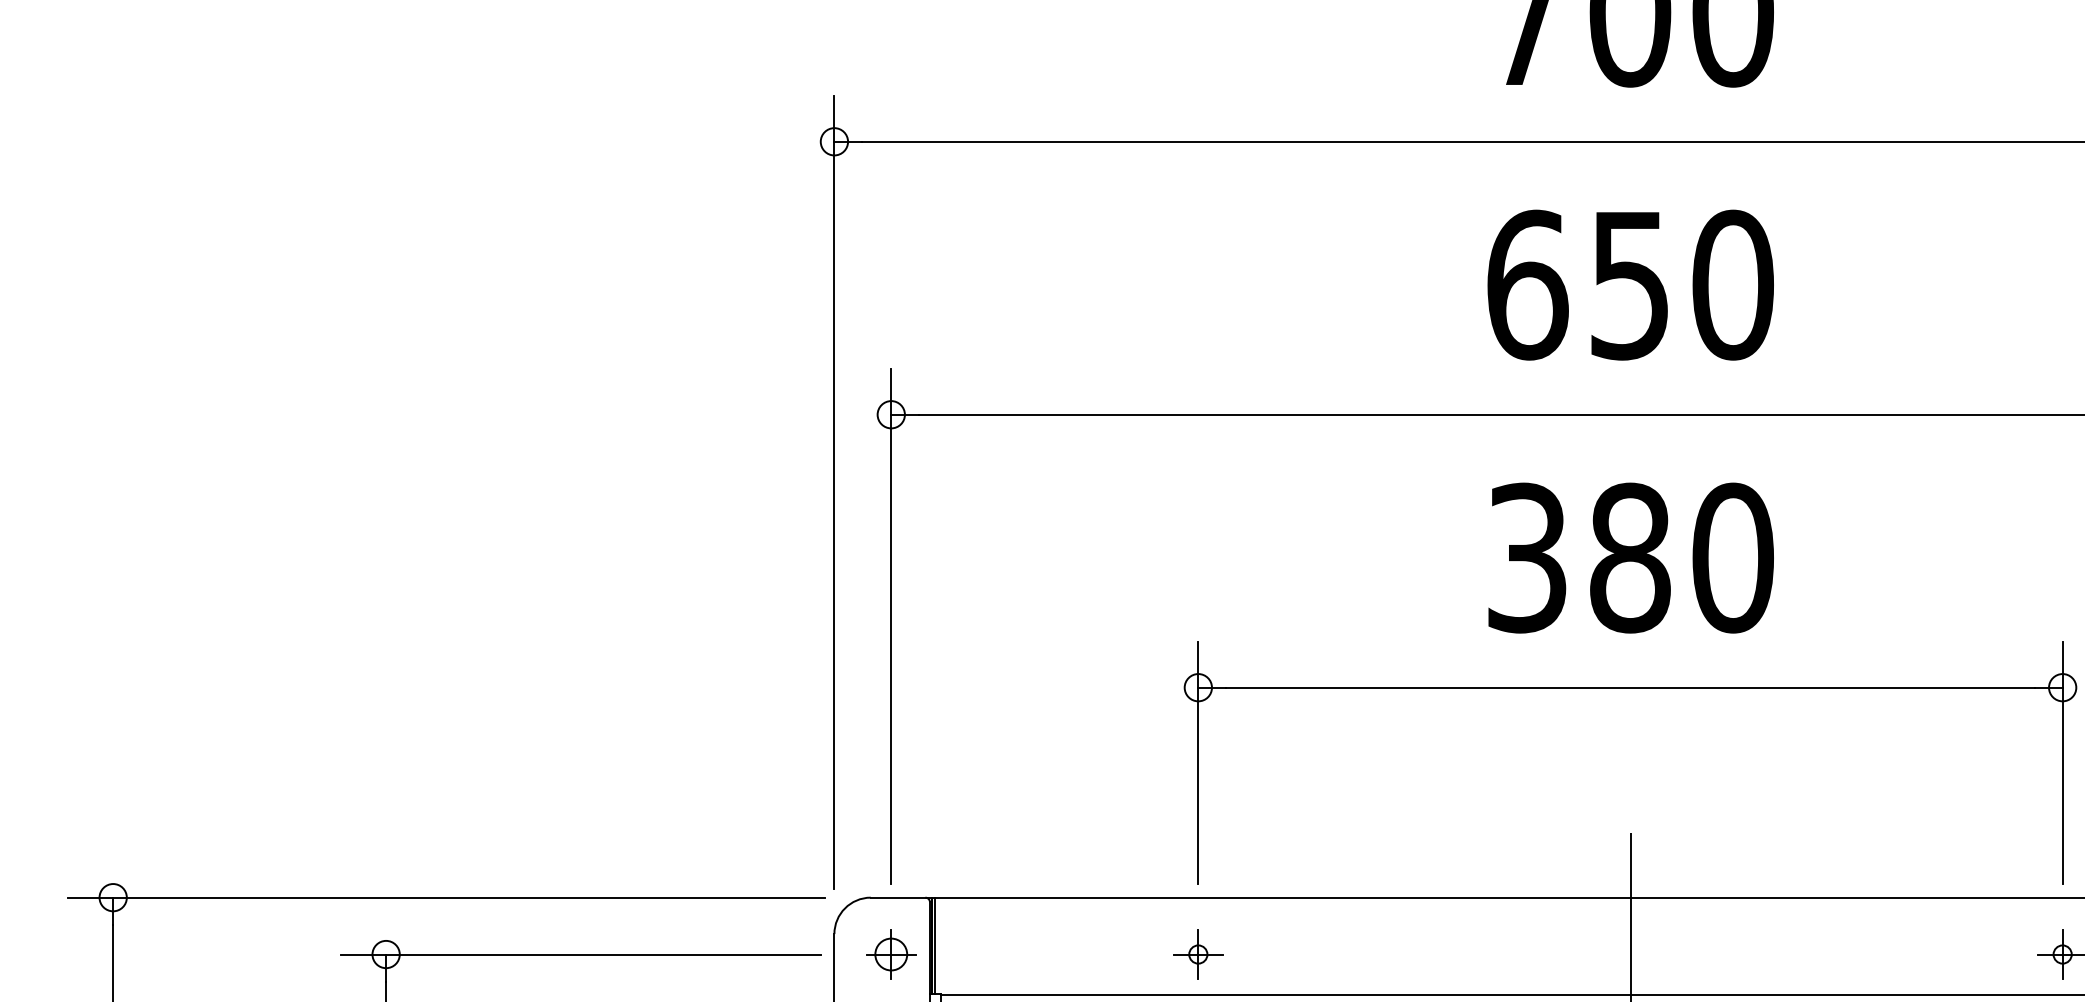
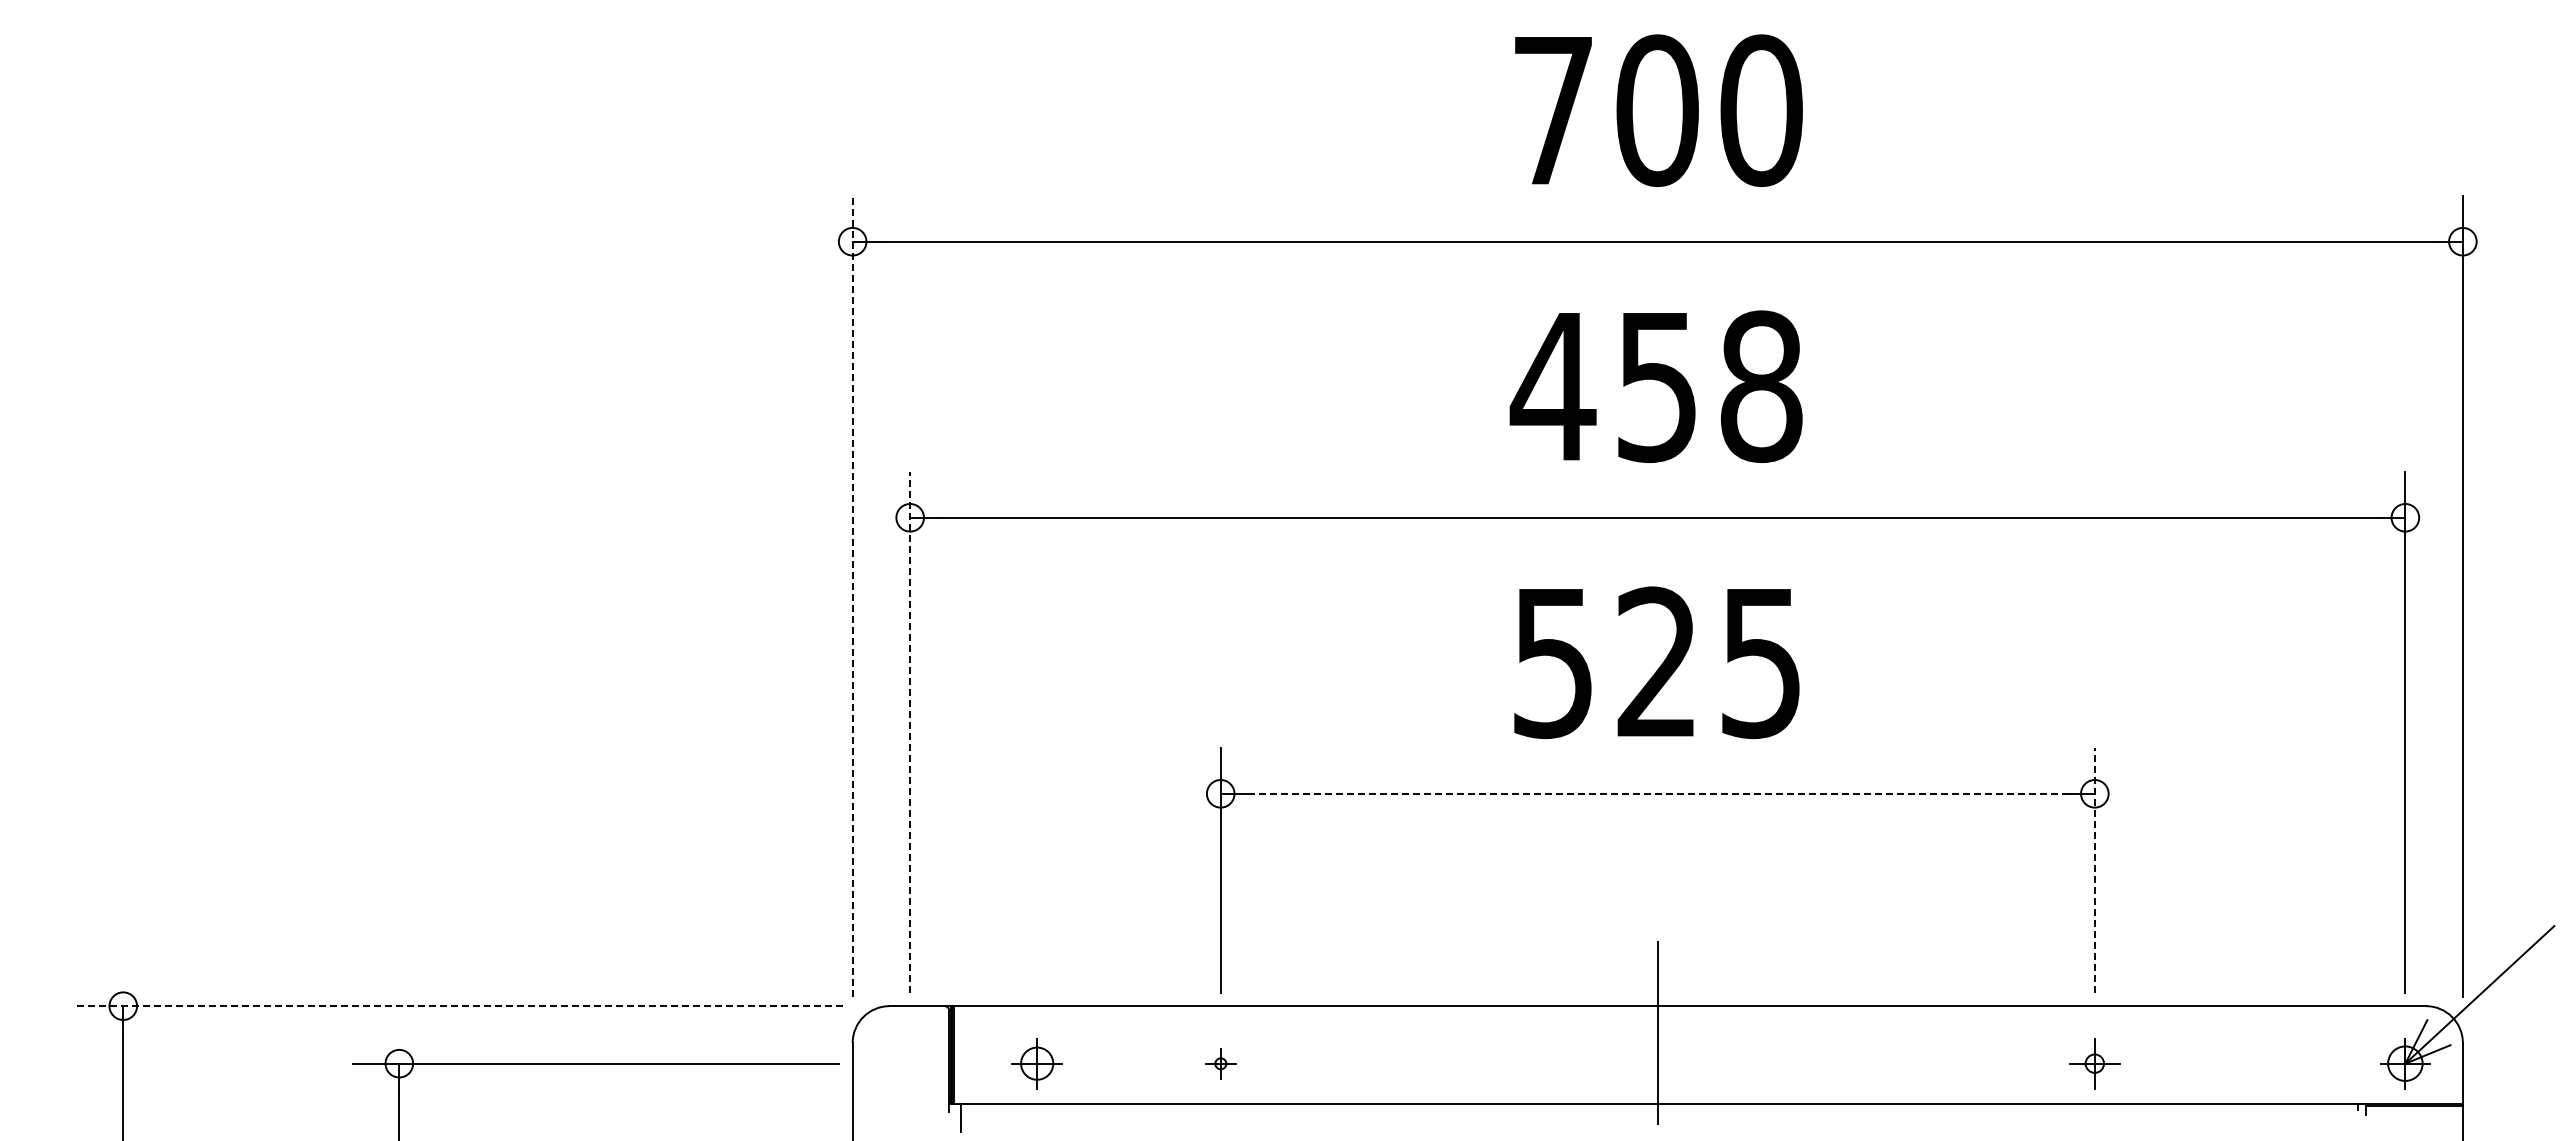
text: (1628, 284) -> (1655, 386), 650 -> 458
line: (834, 492) -> (852, 596), solid -> dashed
text: (1631, 557) -> (1658, 662), 380 -> 525
line: (891, 627) -> (910, 732), solid -> dashed
line: (1631, 687) -> (1658, 793), solid -> dashed
line: (2062, 763) -> (2094, 870), solid -> dashed
line: (445, 897) -> (459, 1006), solid -> dashed
part: (890, 954) -> (1036, 1063), moved
part: (1198, 954) -> (1220, 1063), size x0.6

